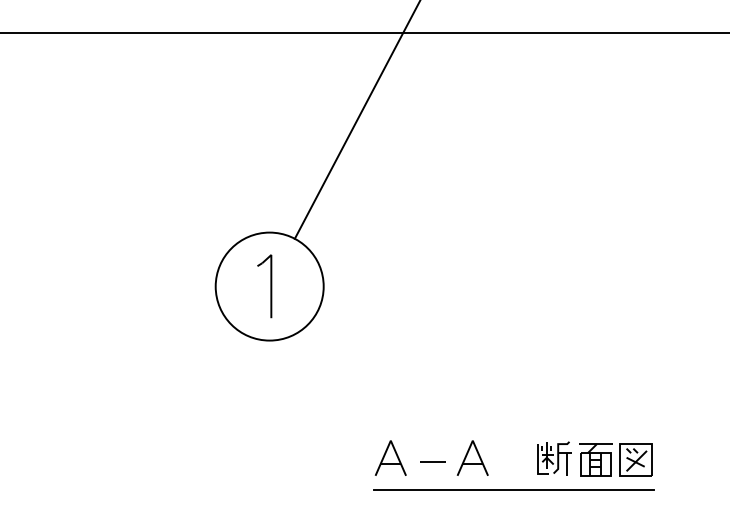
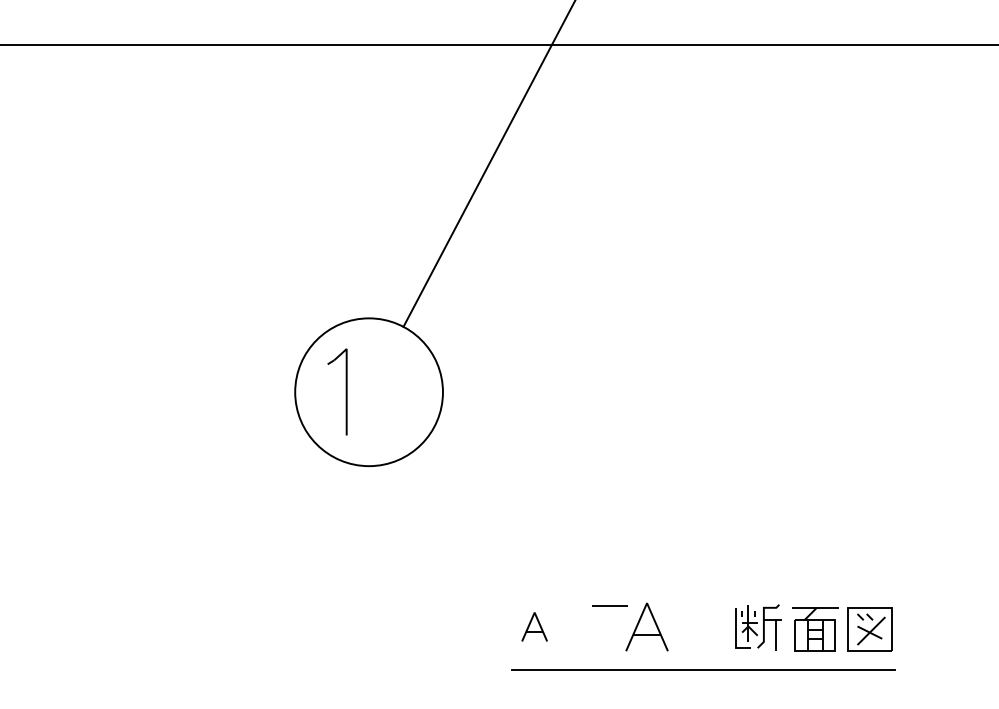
part: (264, 286) -> (337, 392), moved
part: (390, 457) -> (534, 626), size x0.6
line: (432, 461) -> (609, 605), moved

